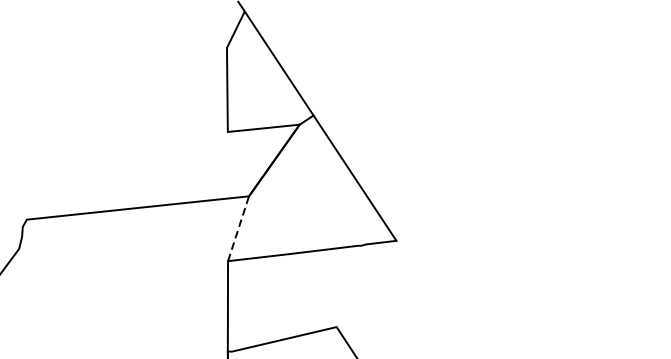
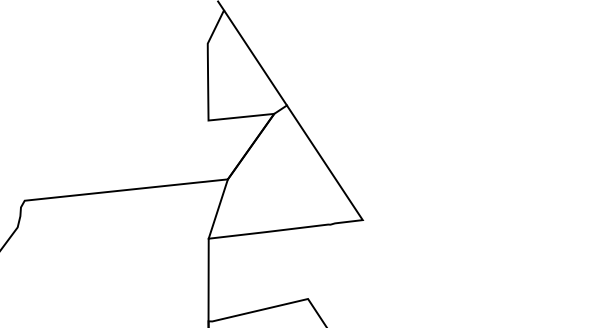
line: (238, 228) -> (218, 208), dashed -> solid

